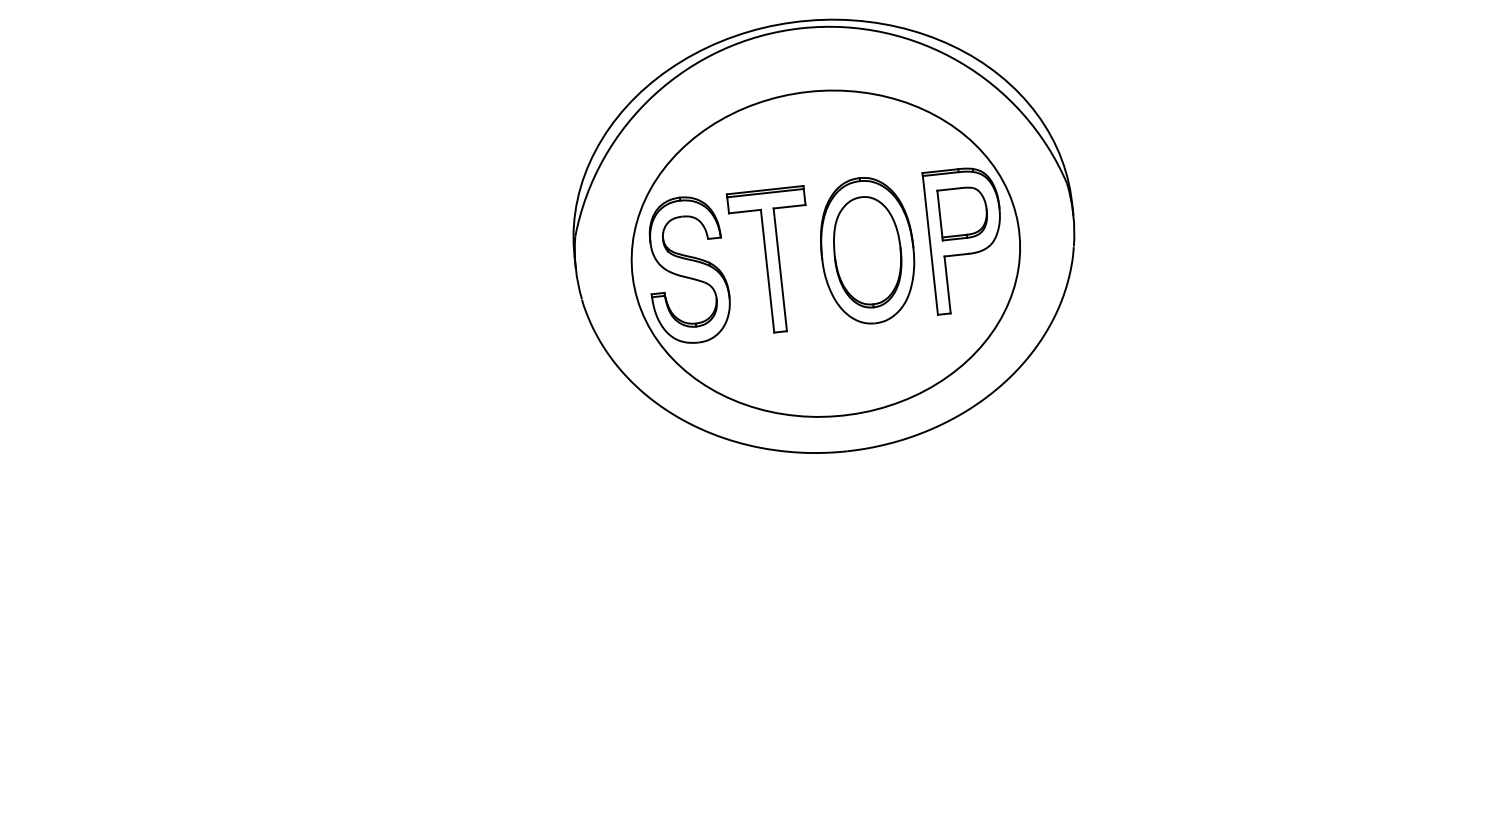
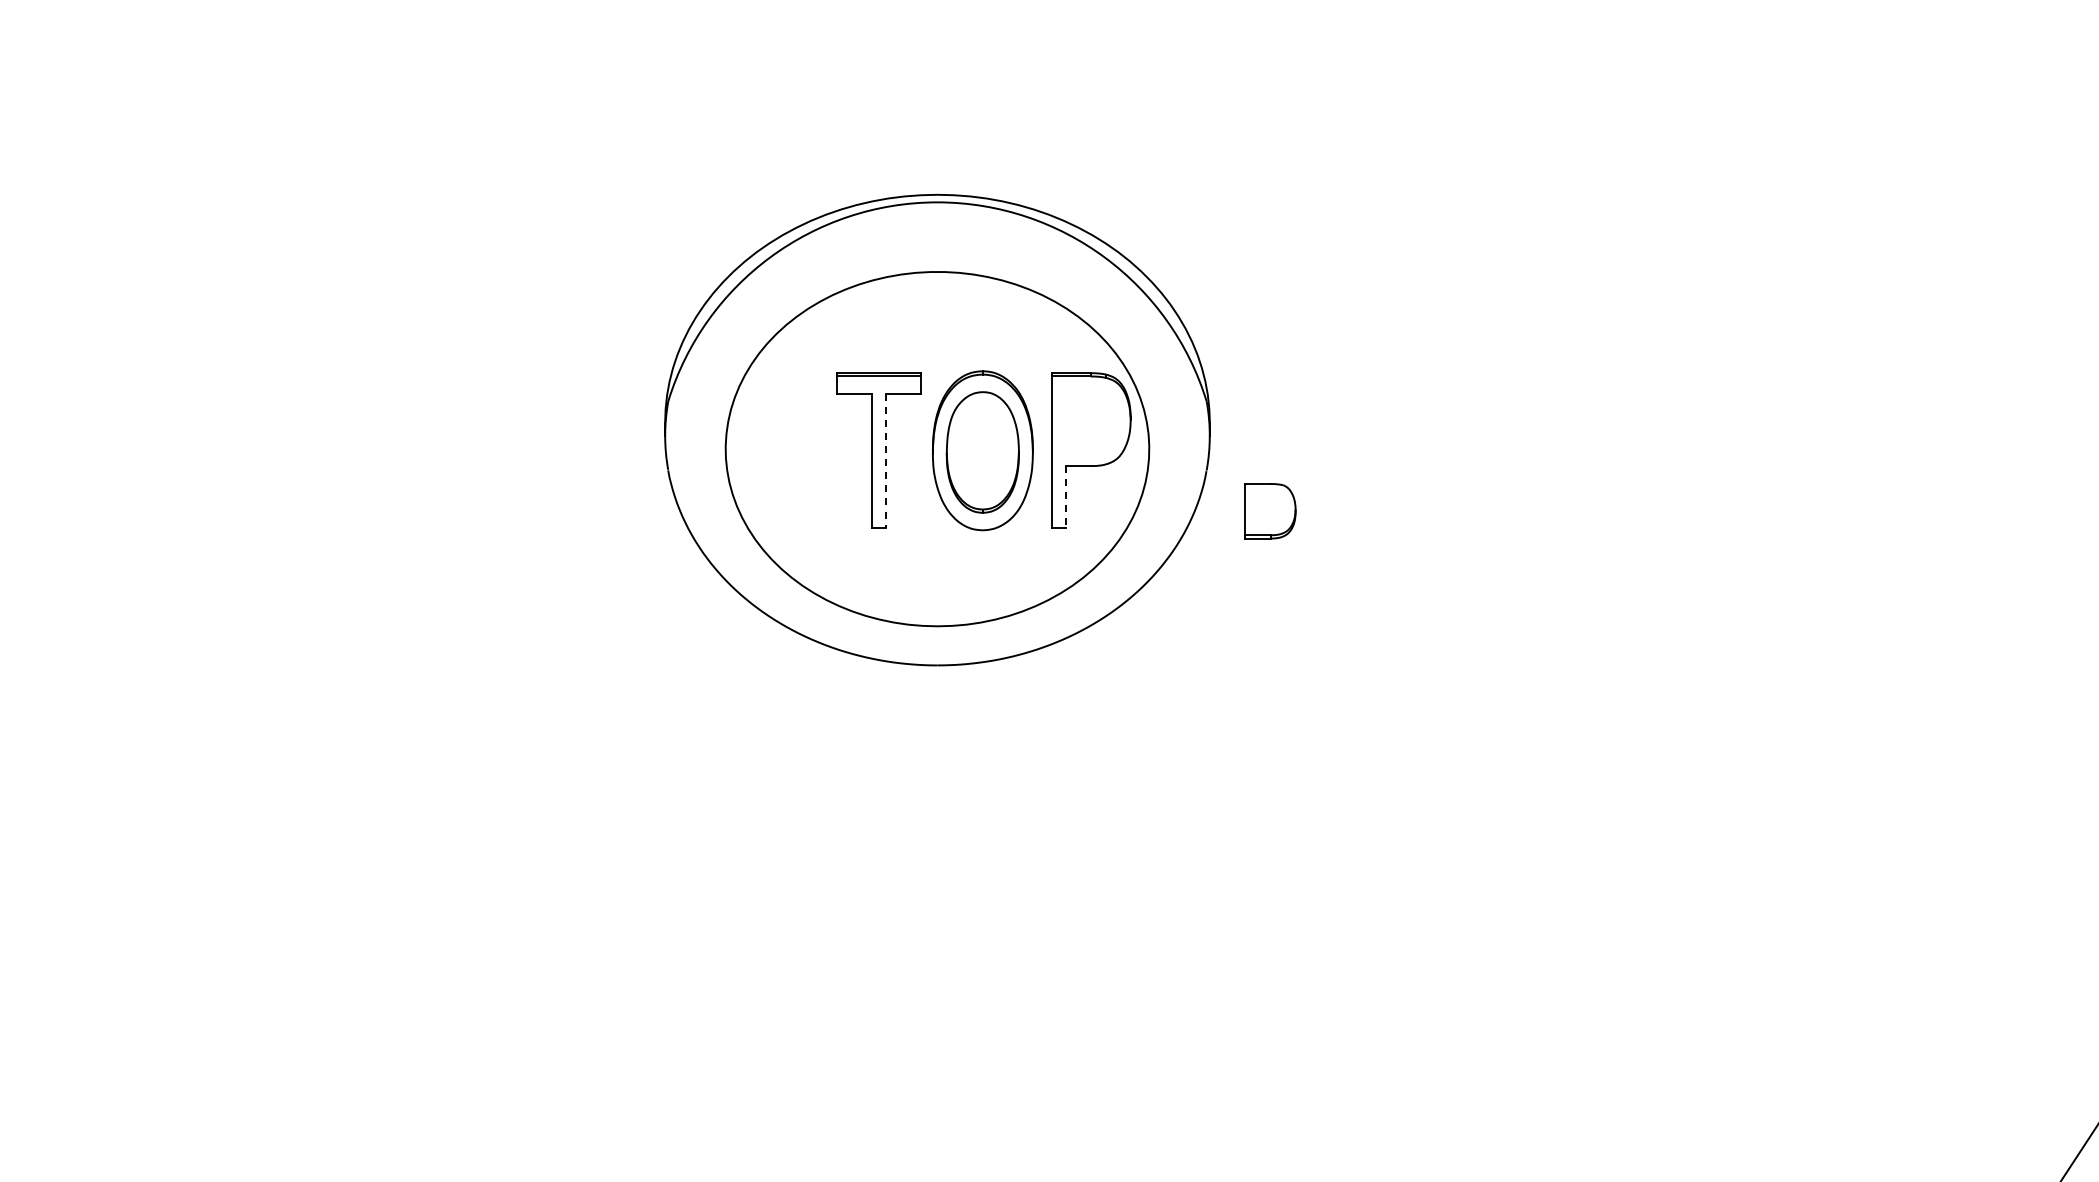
part: (963, 213) -> (1270, 511), moved
part: (687, 270) -> (785, 450), removed
line: (780, 270) -> (886, 461), solid -> dashed
line: (947, 285) -> (1065, 497), solid -> dashed

